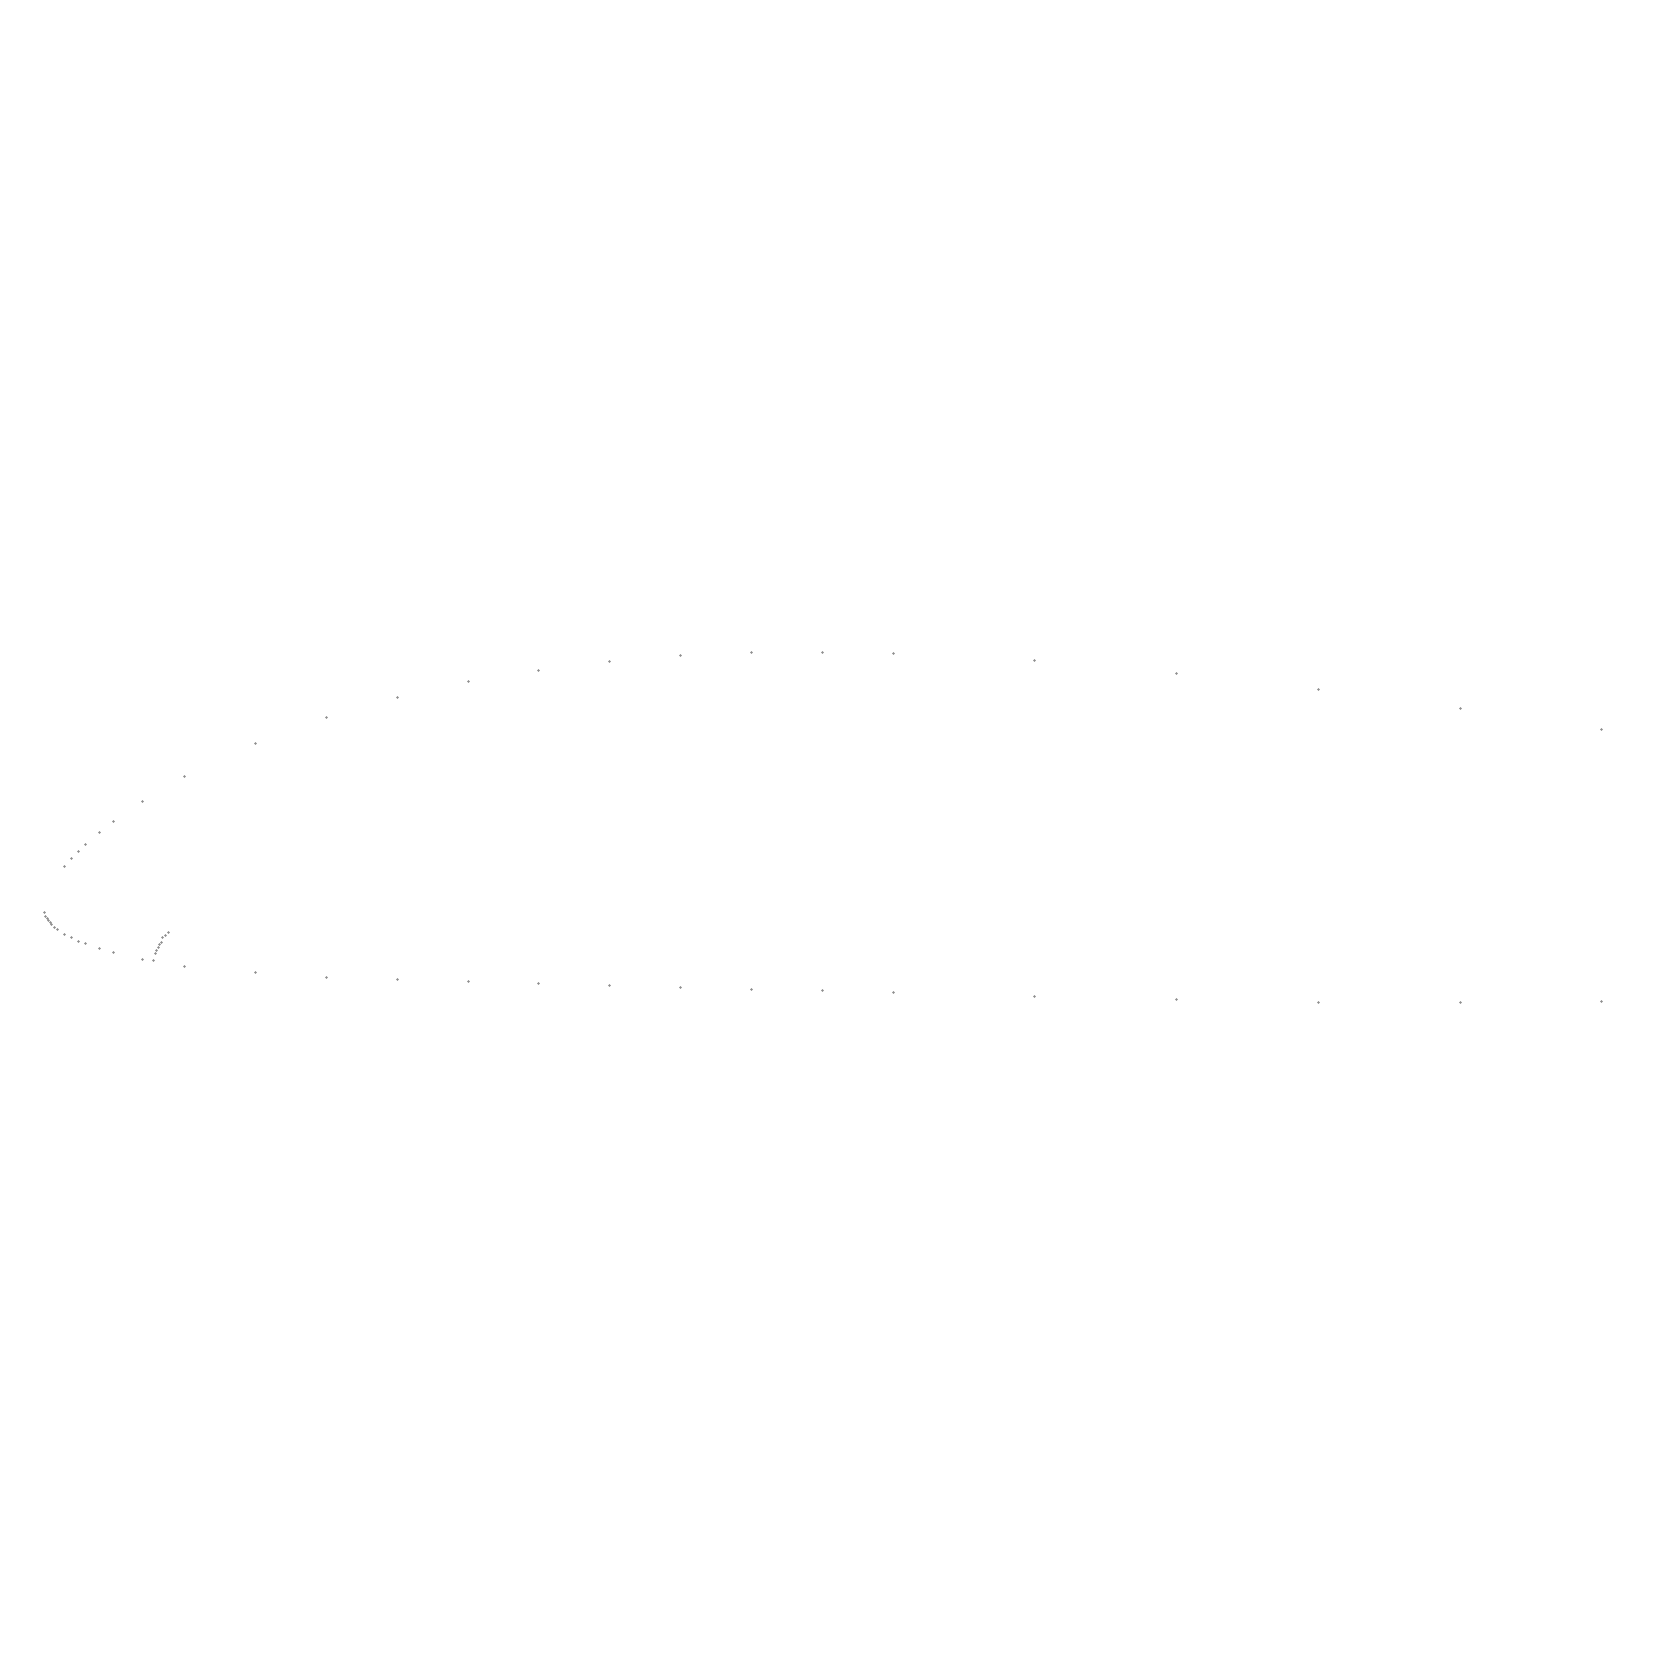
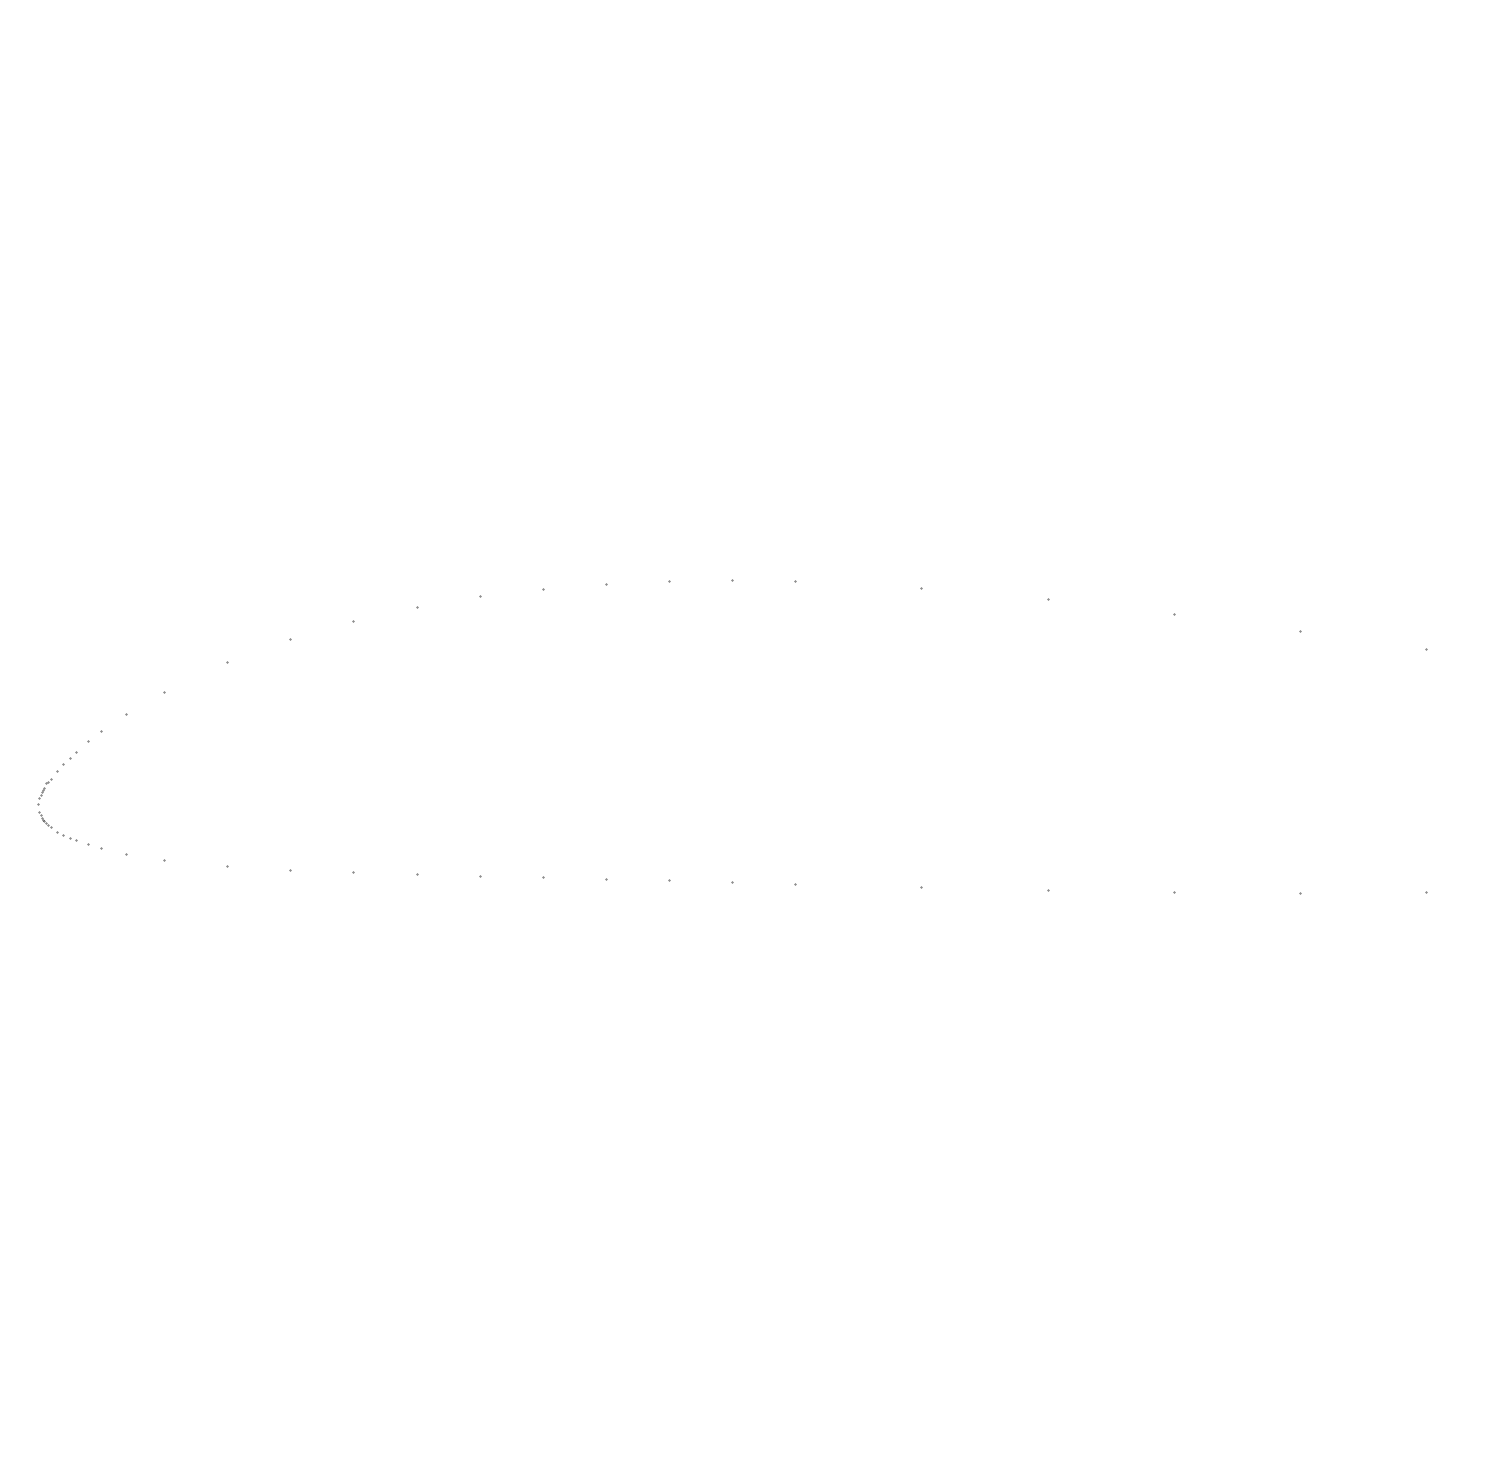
part: (160, 946) -> (44, 792), moved

